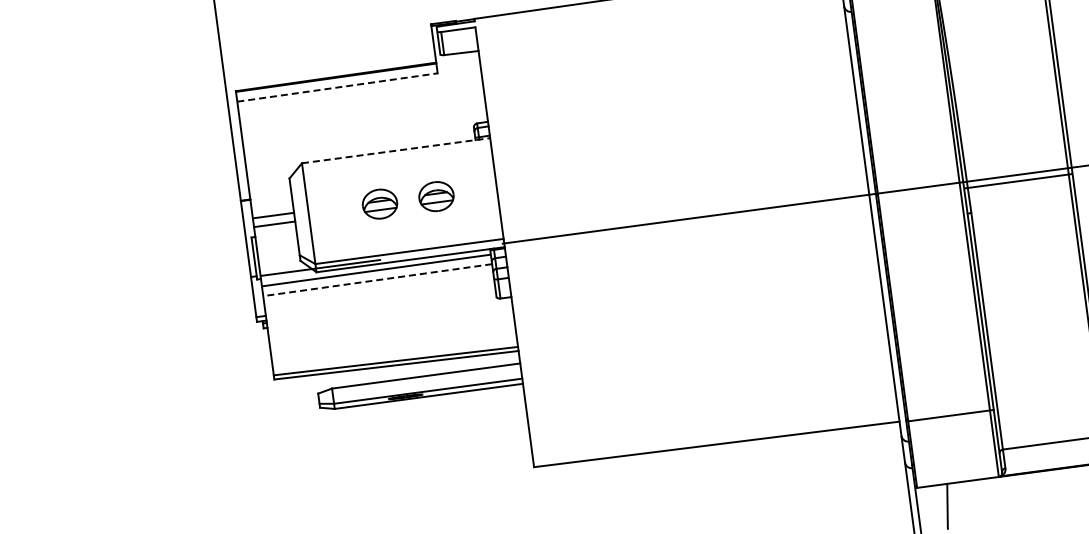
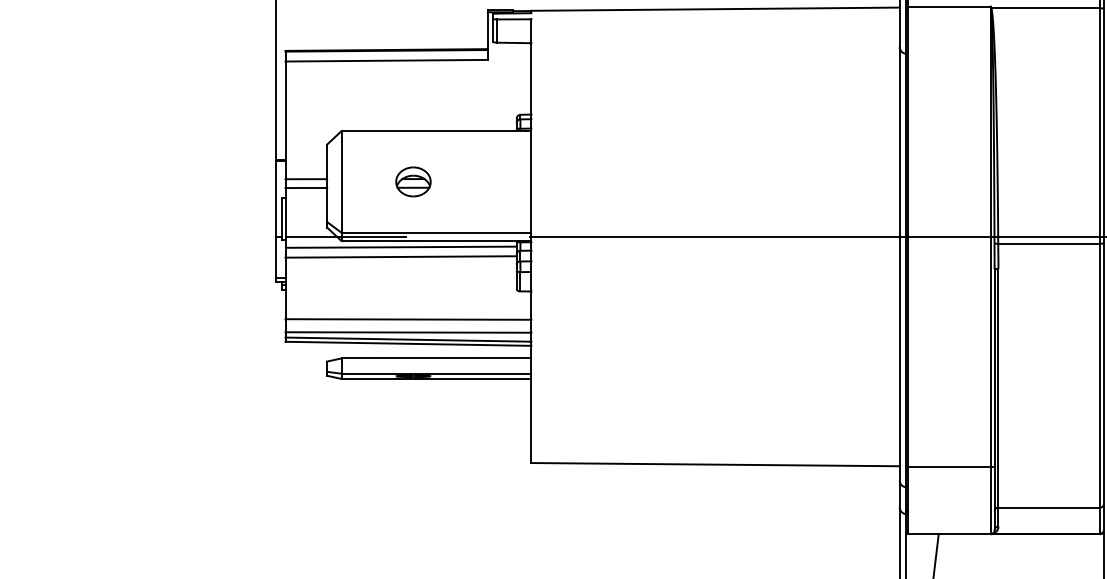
line: (338, 87) -> (387, 60), dashed -> solid
line: (396, 151) -> (436, 131), dashed -> solid
part: (436, 196) -> (470, 181), removed
line: (378, 279) -> (401, 256), dashed -> solid
line: (393, 341) -> (408, 319), added
line: (395, 354) -> (408, 332), added

